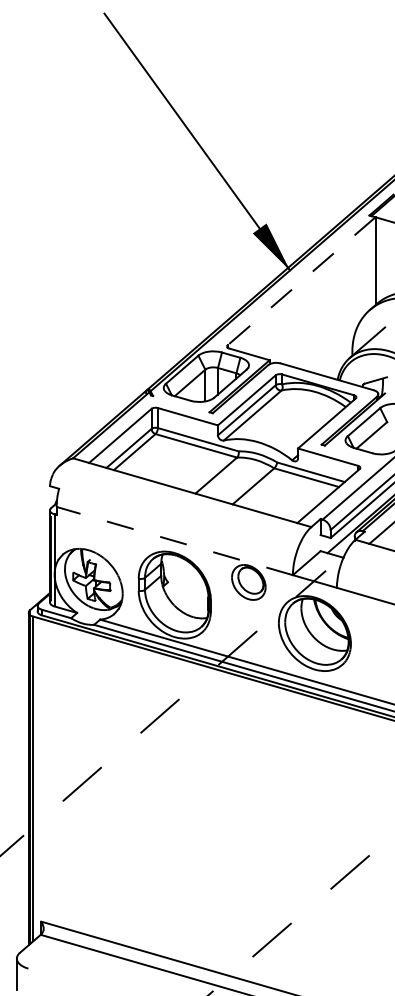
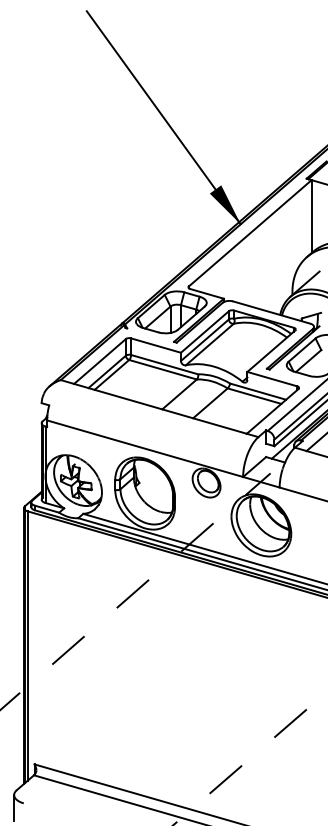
line: (301, 281) -> (250, 233), dashed -> solid
line: (174, 541) -> (144, 449), dashed -> solid

